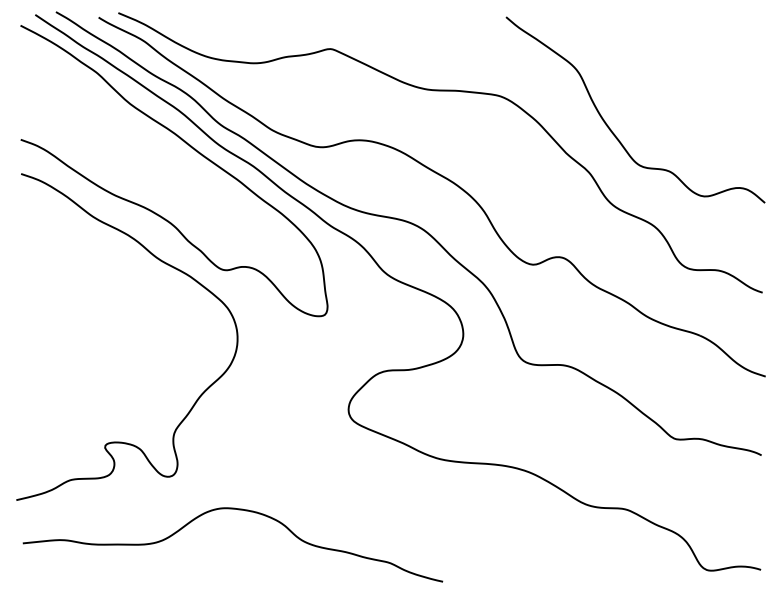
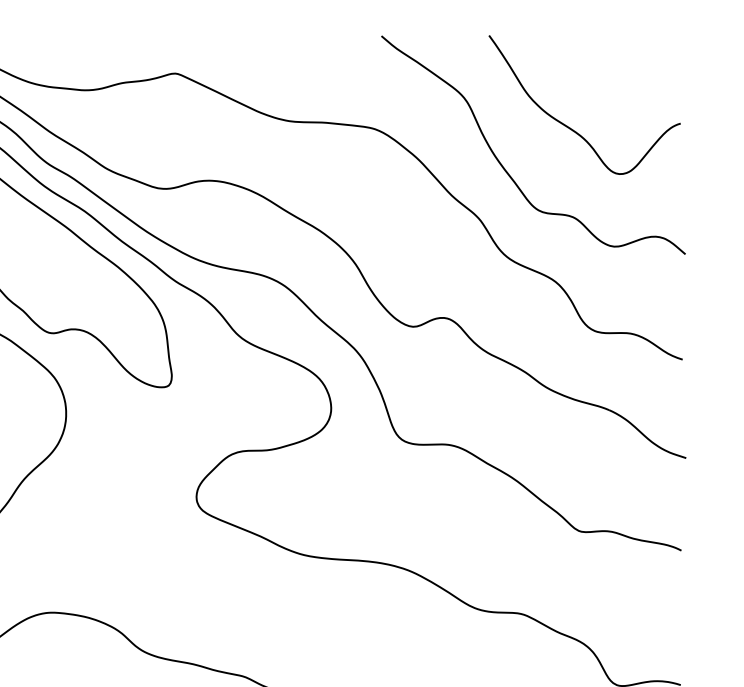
curve: (668, 95) -> (572, 128), added

